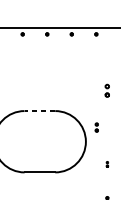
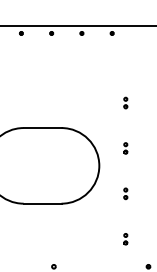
part: (107, 90) -> (125, 102), size x0.71
line: (39, 111) -> (42, 128), dashed -> solid
part: (96, 127) -> (125, 148), moved
part: (107, 164) -> (125, 193), size x1.67

